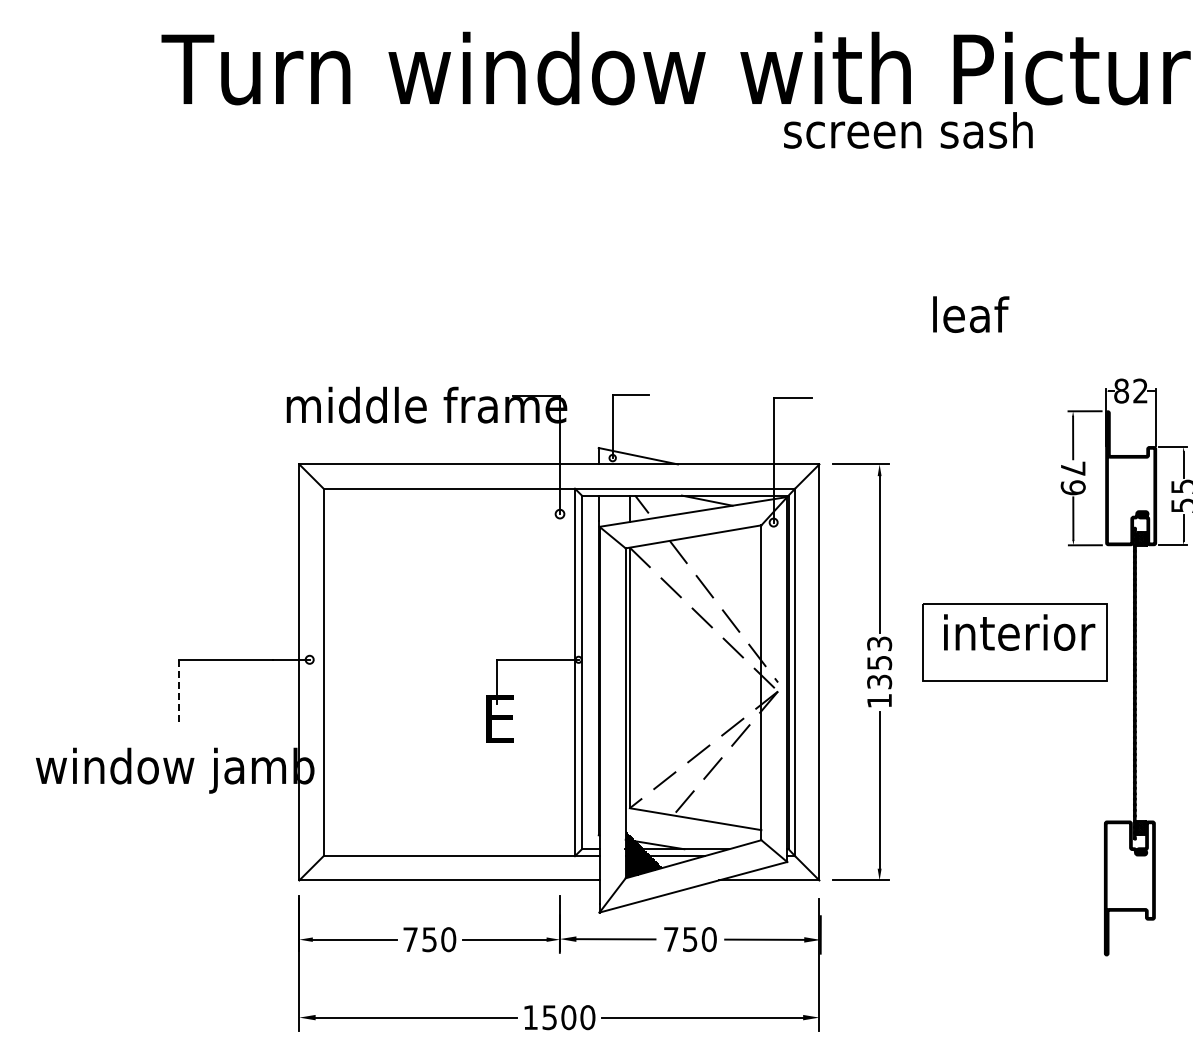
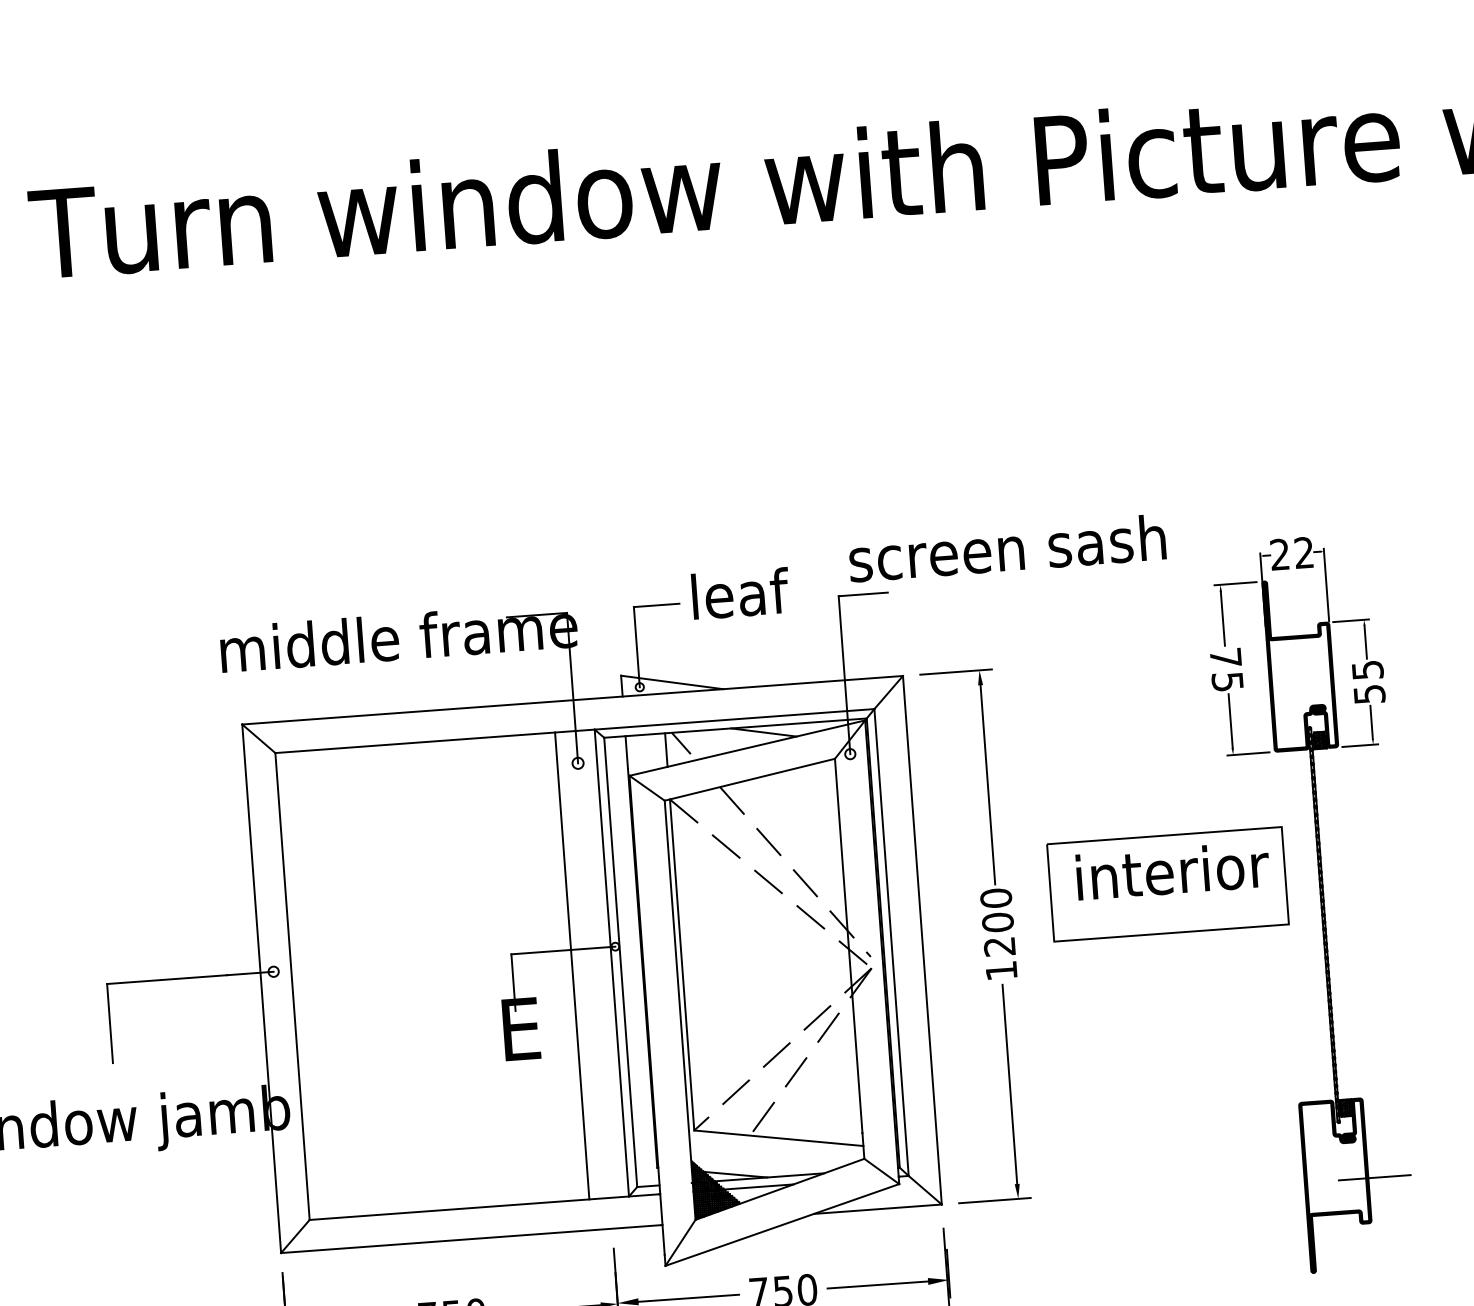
text: (908, 130) -> (1007, 548), moved
text: (971, 314) -> (741, 593), moved
text: (1121, 390) -> (1279, 553), 82 -> 22
text: (1073, 487) -> (1227, 681), 79 -> 75
text: (879, 662) -> (997, 922), 1353 -> 1200
line: (543, 672) -> (571, 966), added
line: (178, 691) -> (109, 1024), dashed -> solid
line: (1159, 884) -> (1374, 1177), added

